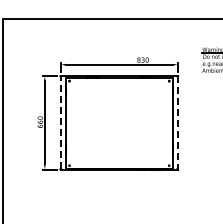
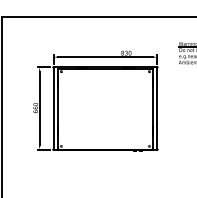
line: (60, 122) -> (53, 108), dashed -> solid
line: (178, 123) -> (157, 109), dashed -> solid

